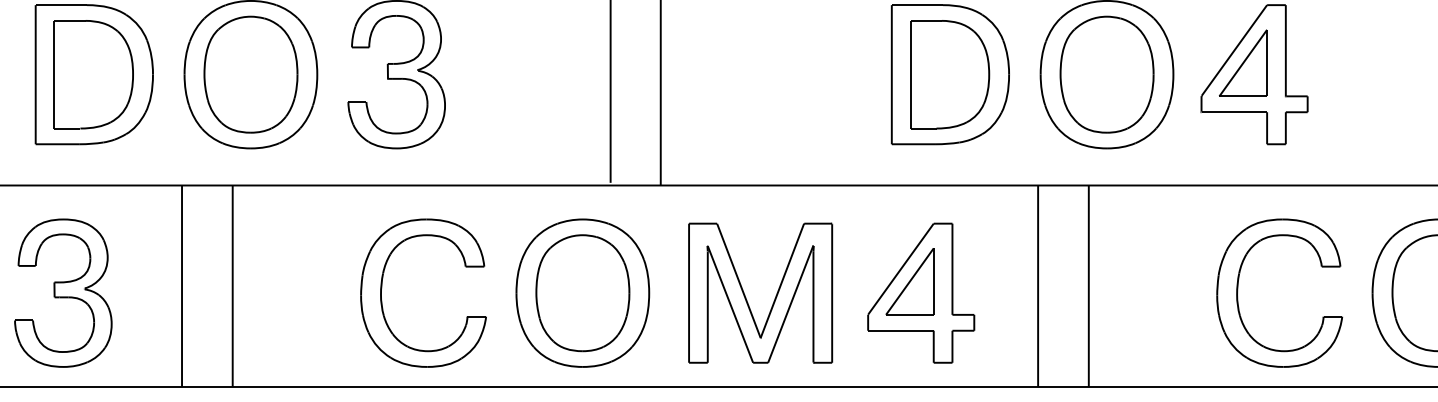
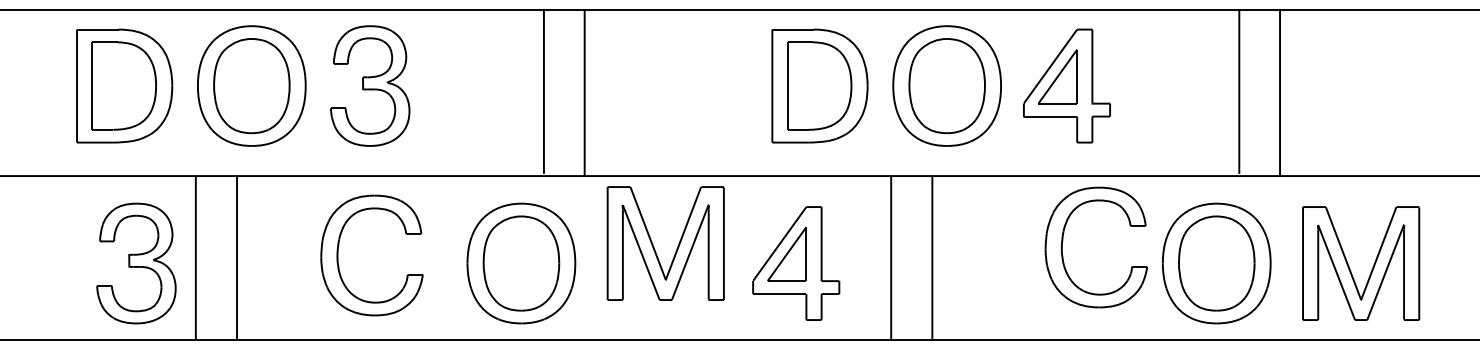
part: (1239, 285) -> (1063, 241), moved
part: (63, 293) -> (136, 263), moved
part: (382, 293) -> (338, 255), moved
part: (746, 296) -> (654, 246), moved

